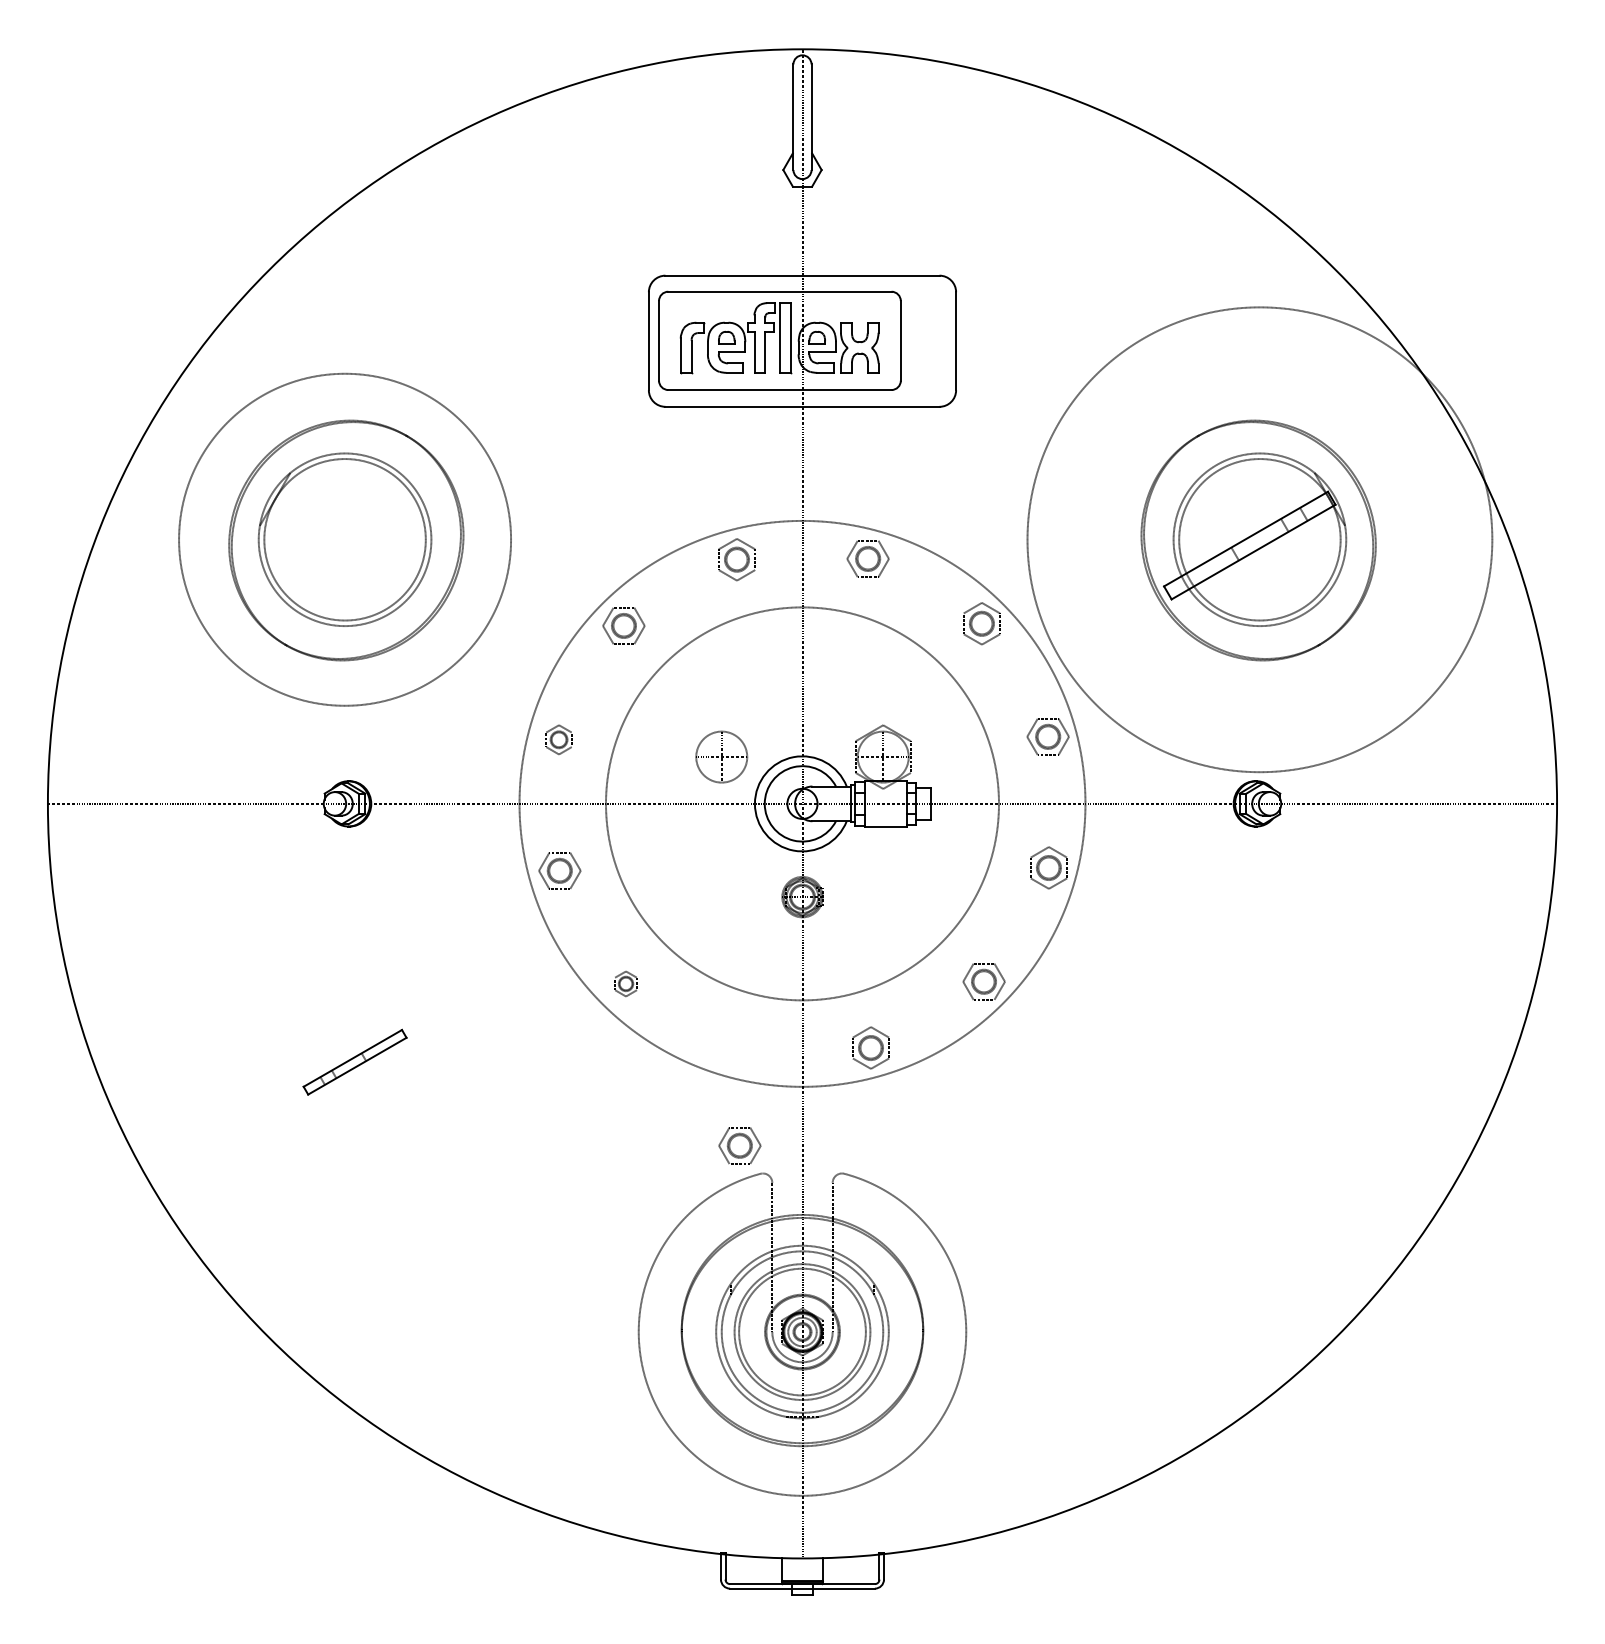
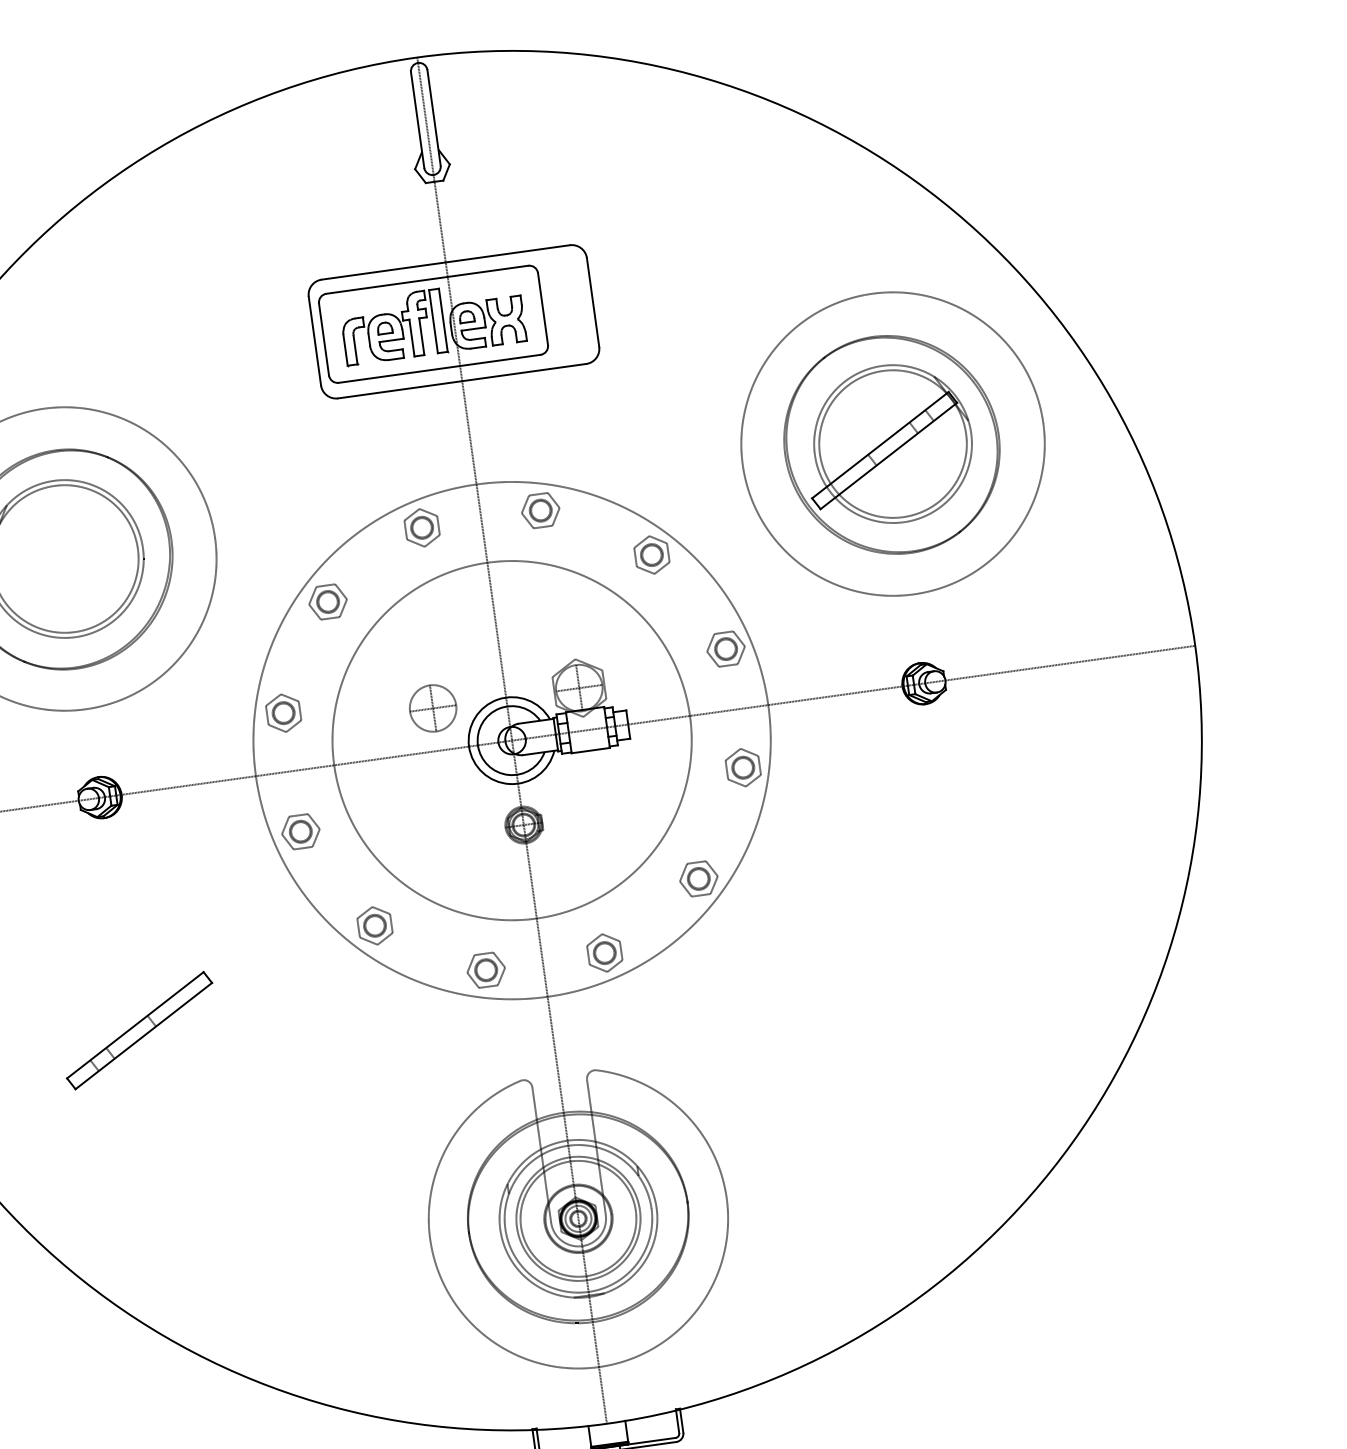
circle: (1259, 539) -> (892, 443), size x0.71
part: (558, 739) -> (283, 713), size x1.43
part: (625, 983) -> (374, 925), size x1.67
part: (354, 1062) -> (139, 1031), size x1.67
part: (739, 1145) -> (485, 970), moved

